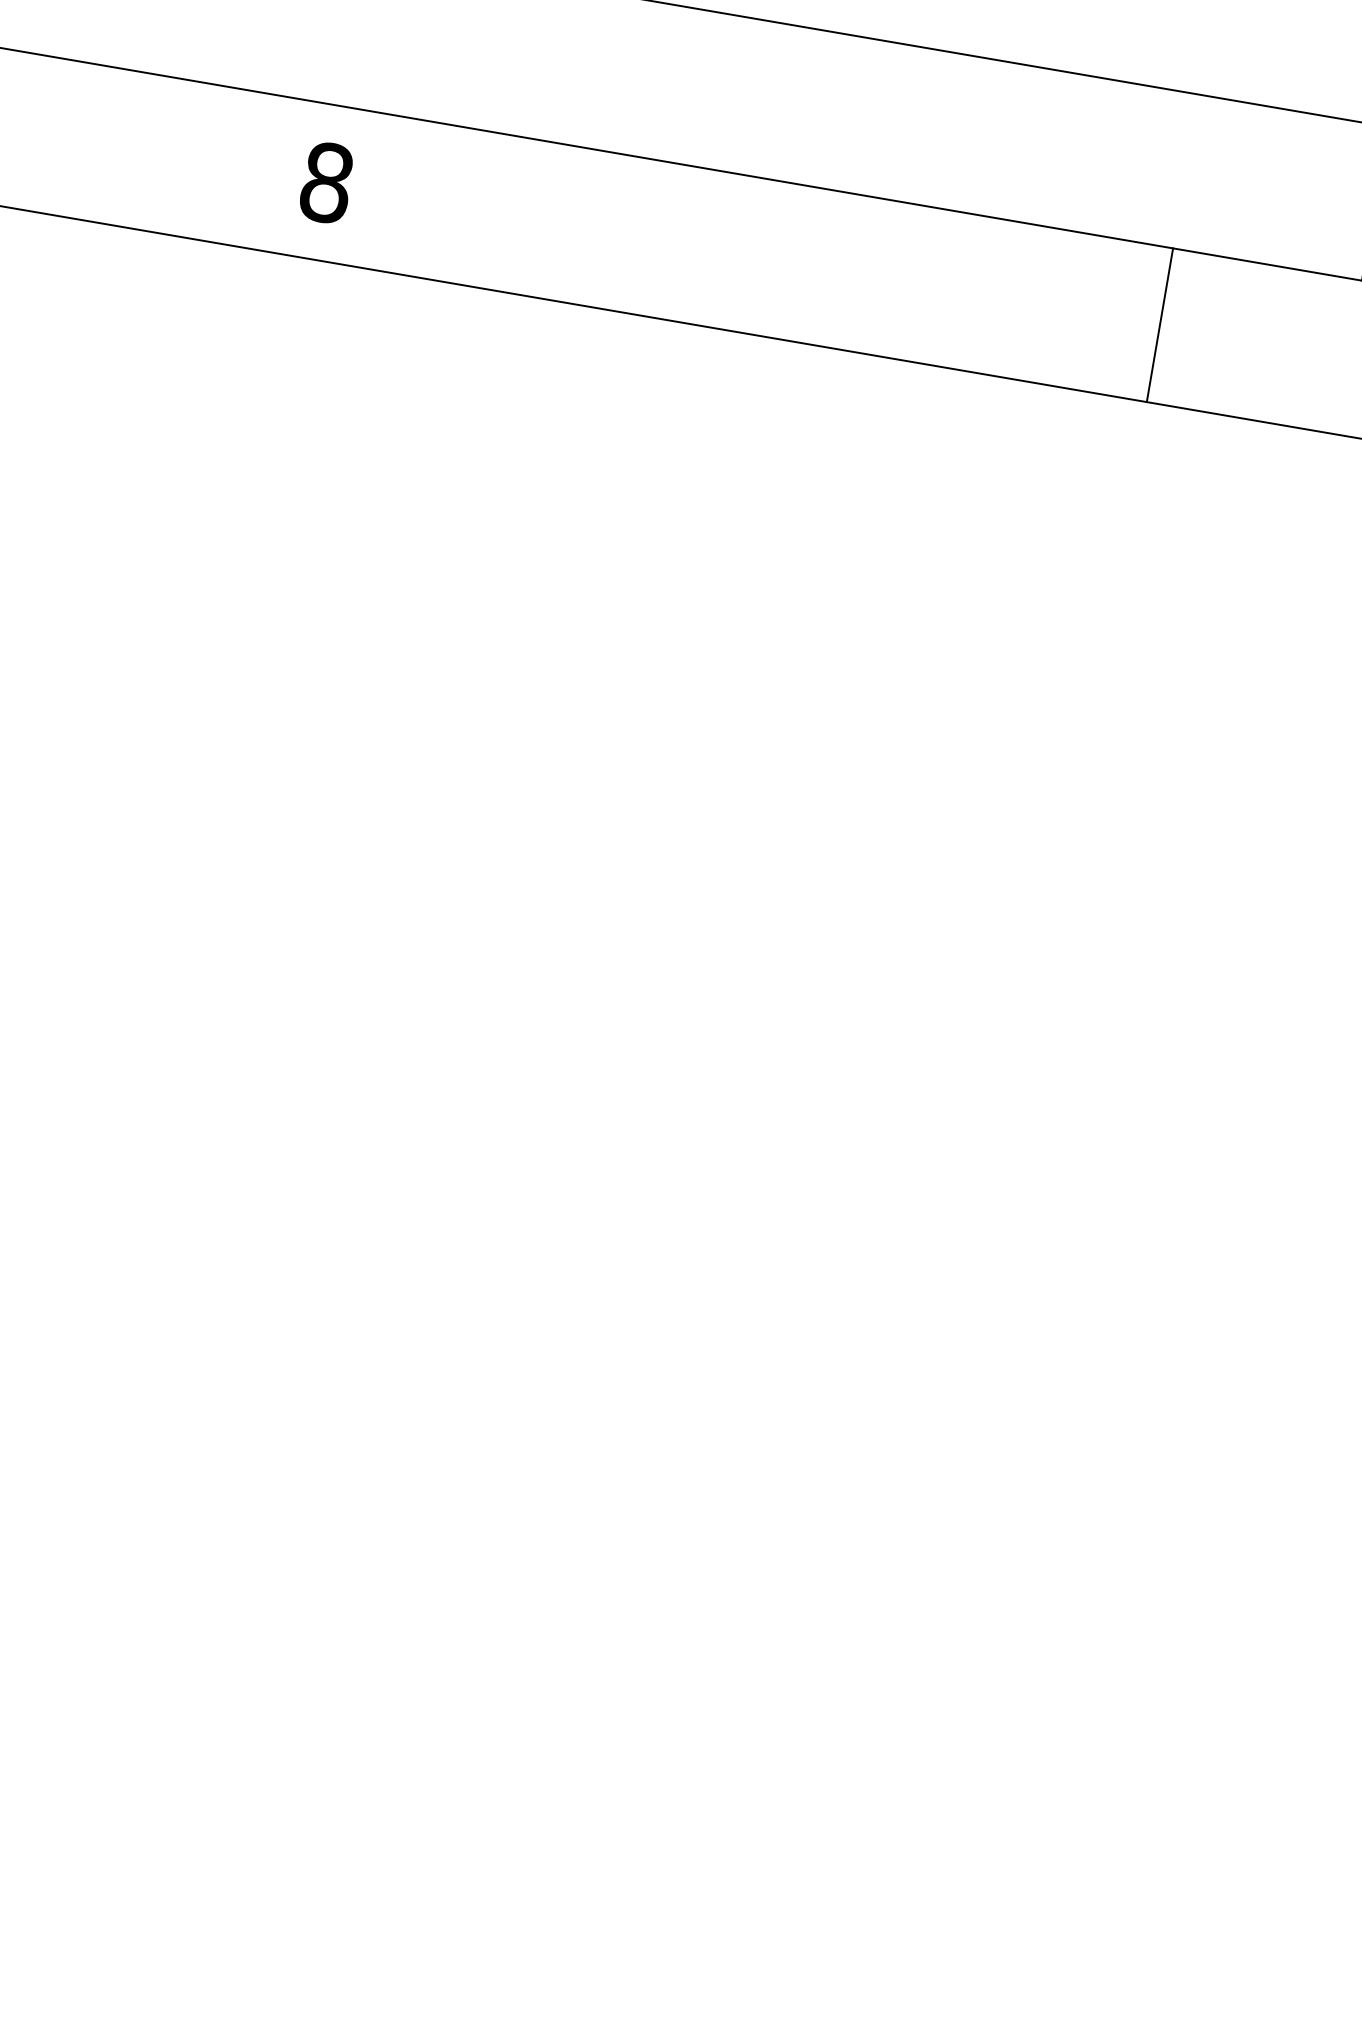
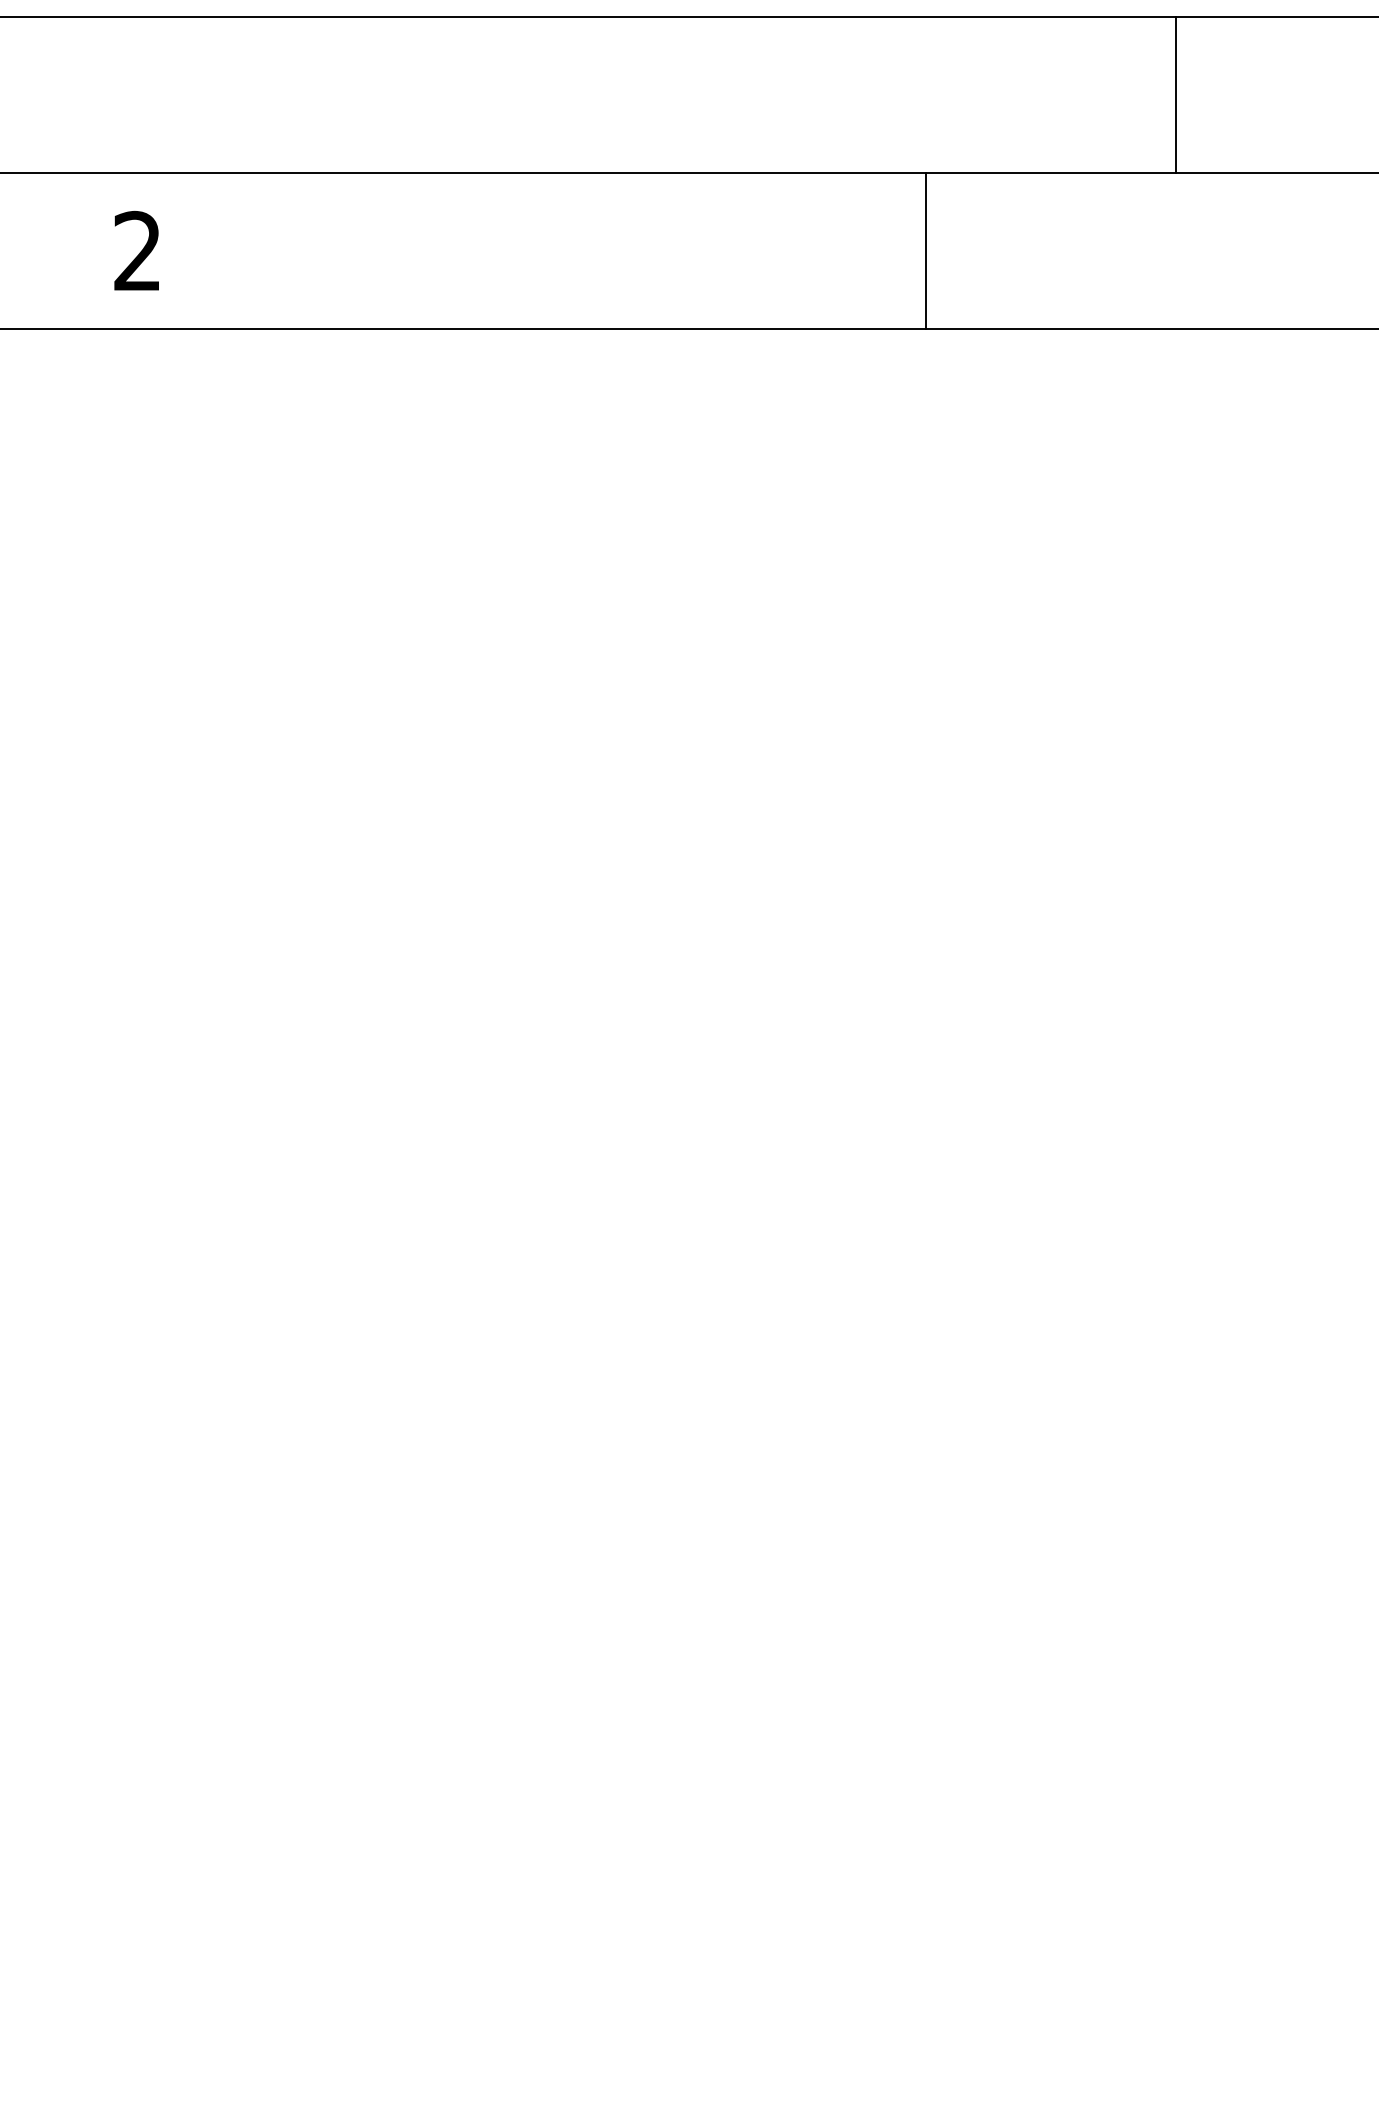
text: (326, 181) -> (137, 250), 8 -> 2
line: (1159, 325) -> (926, 251), moved

